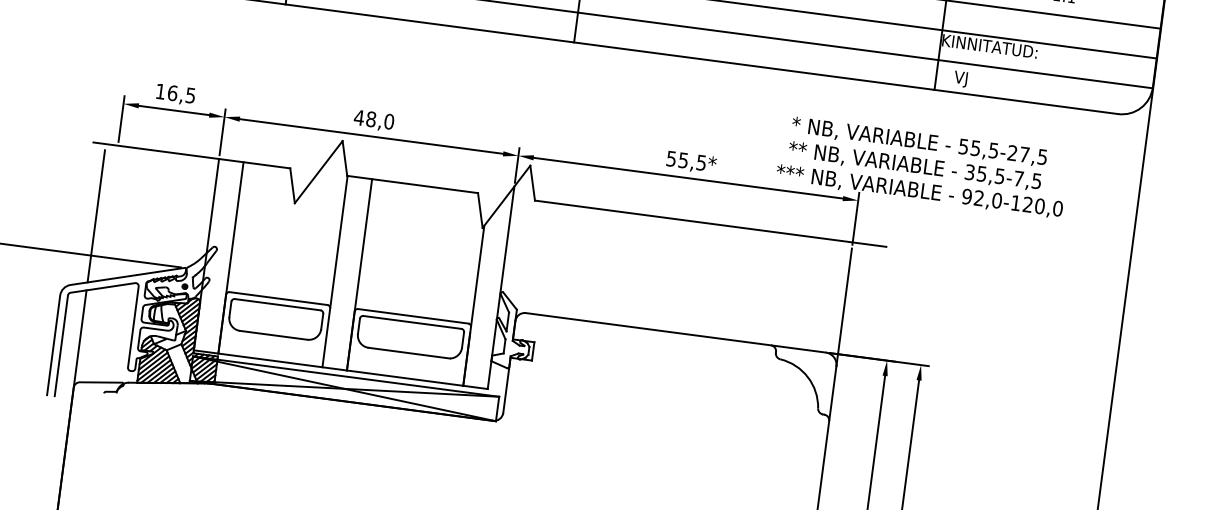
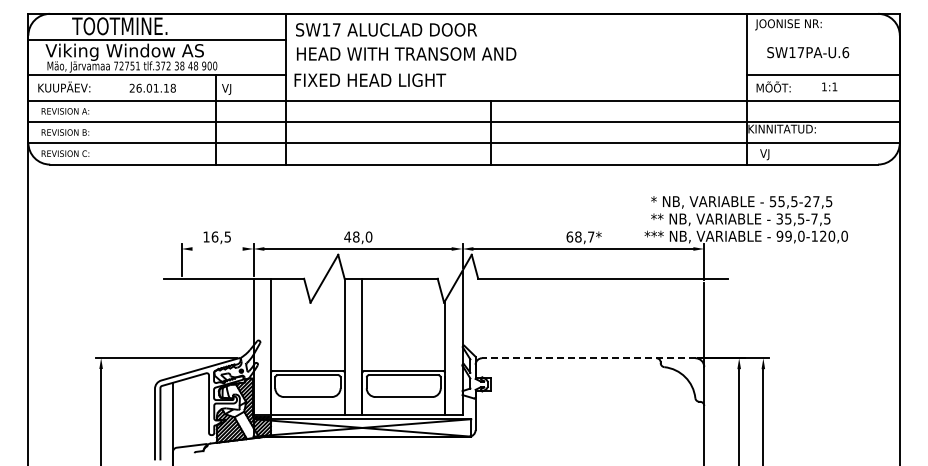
line: (174, 109) -> (217, 248), removed
text: (686, 160) -> (580, 236), 55,5* -> 68,7*
text: (979, 197) -> (788, 235), 92,0-120,0 -> 99,0-120,0
line: (95, 216) -> (172, 330), removed
line: (675, 333) -> (588, 358), solid -> dashed

